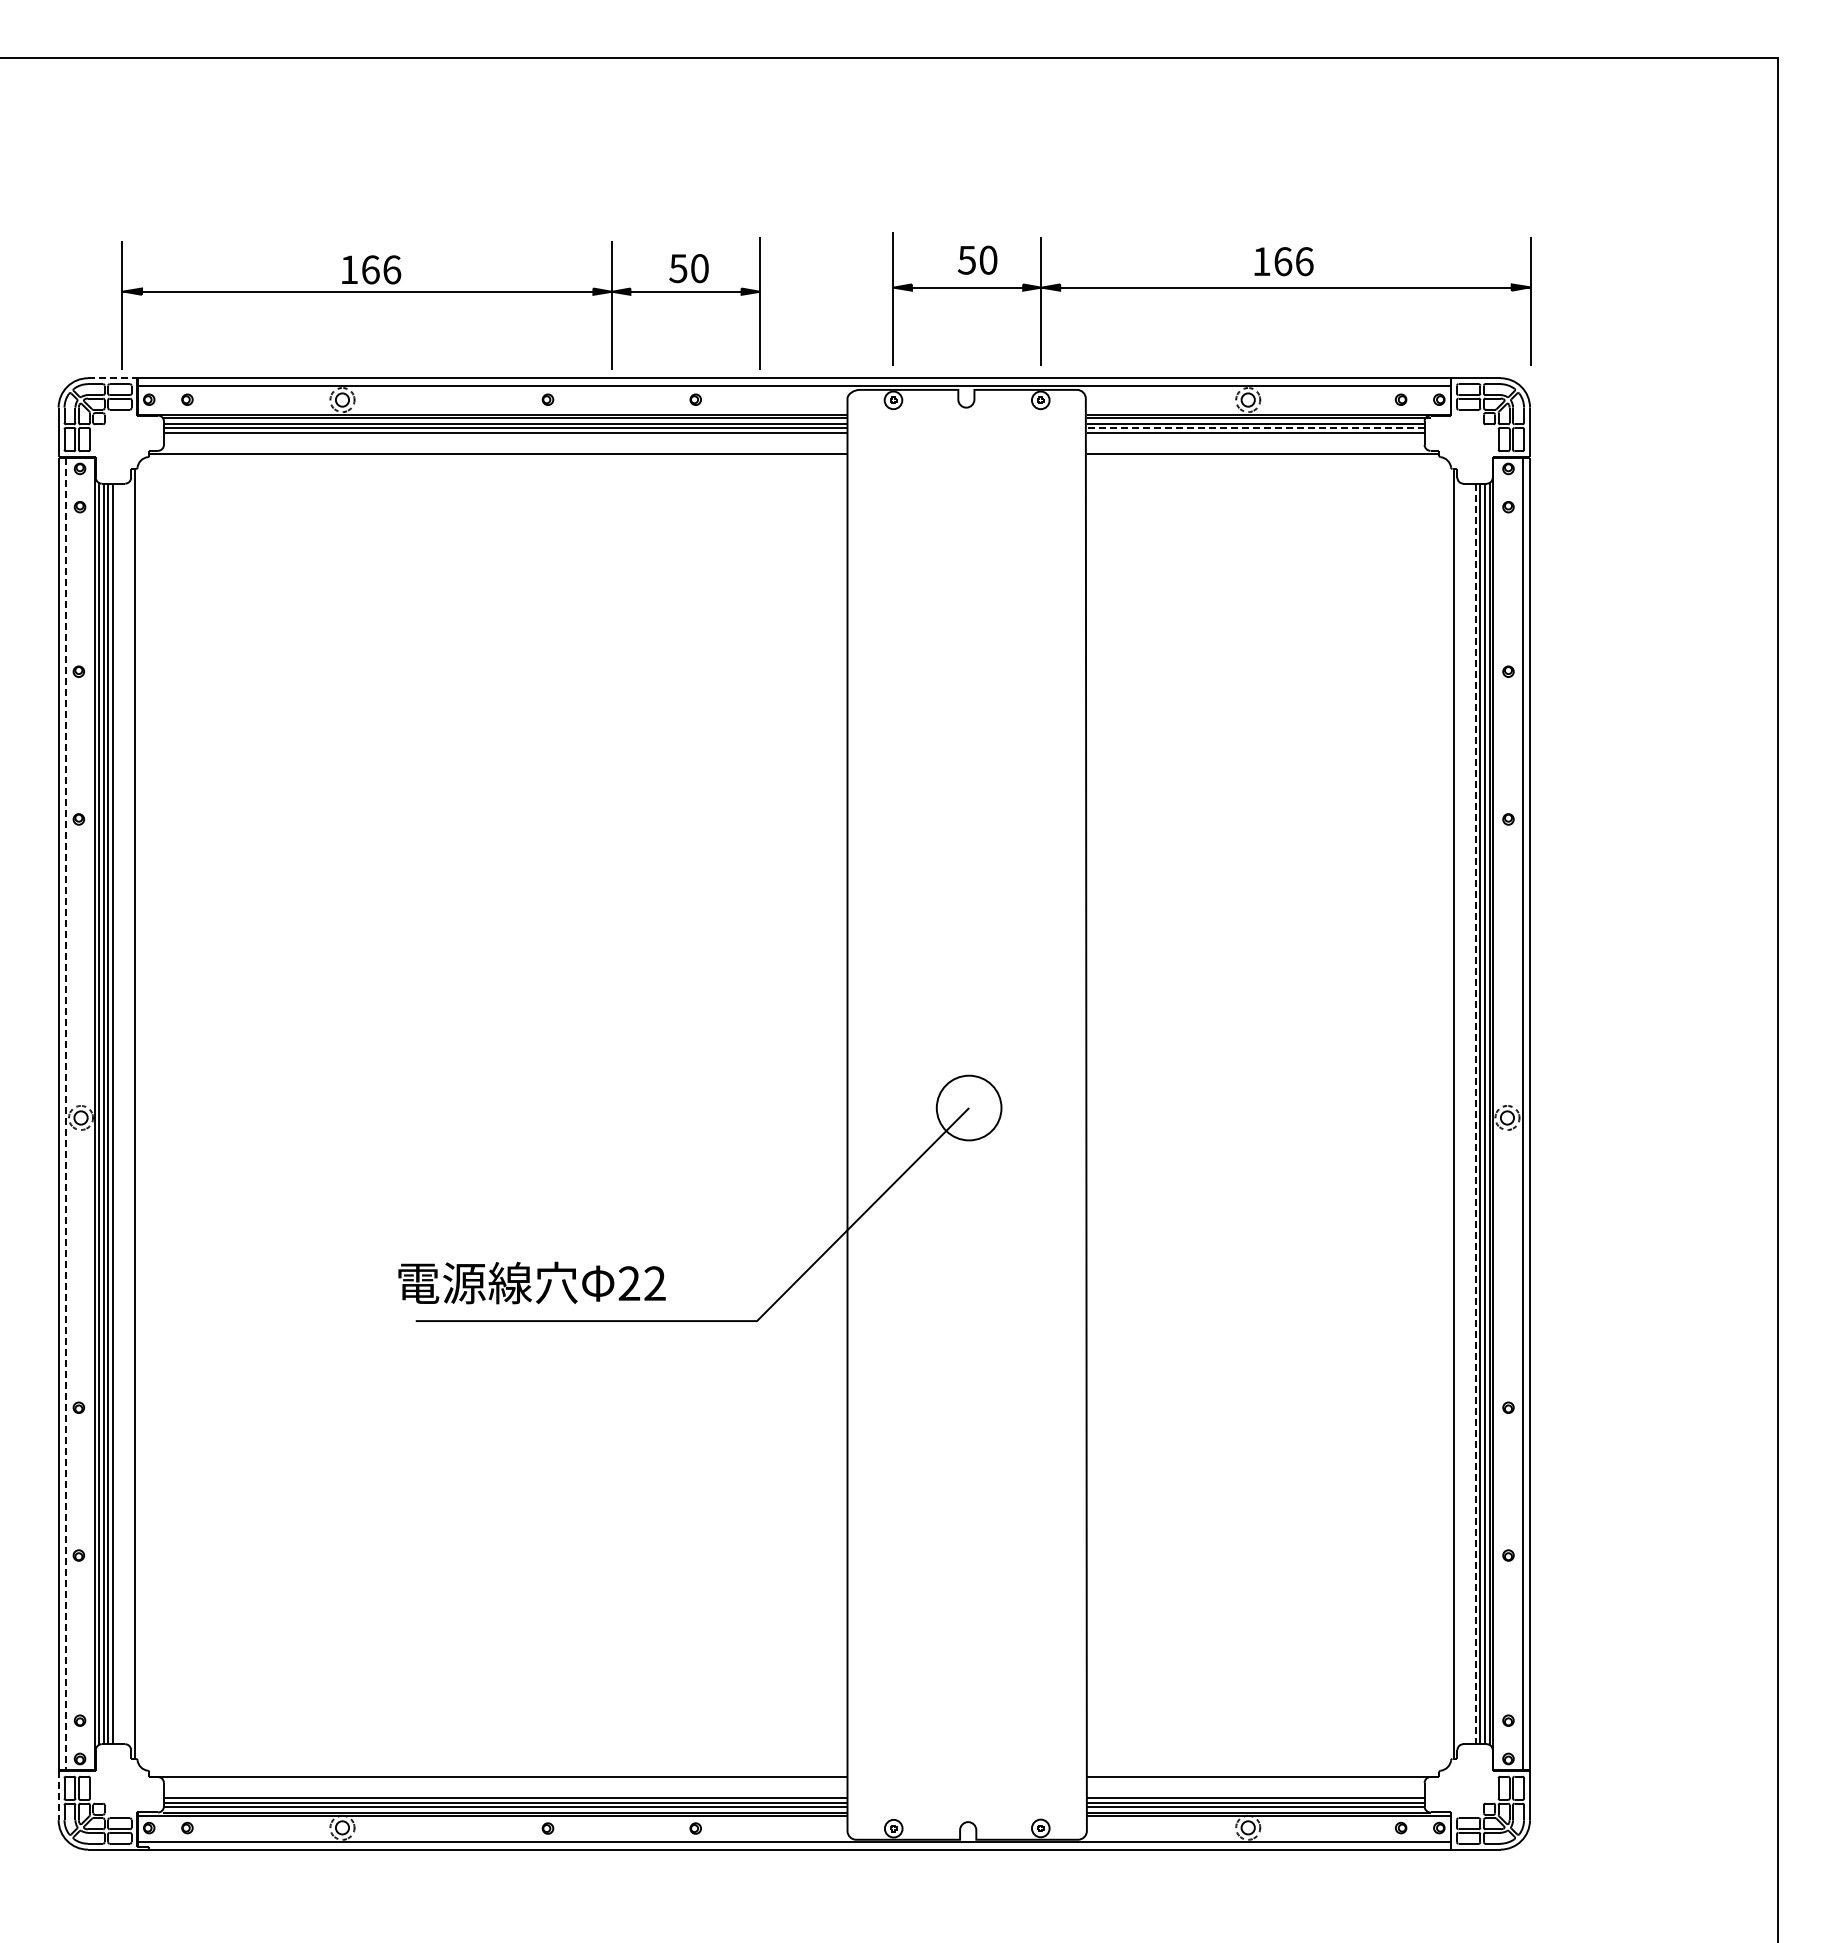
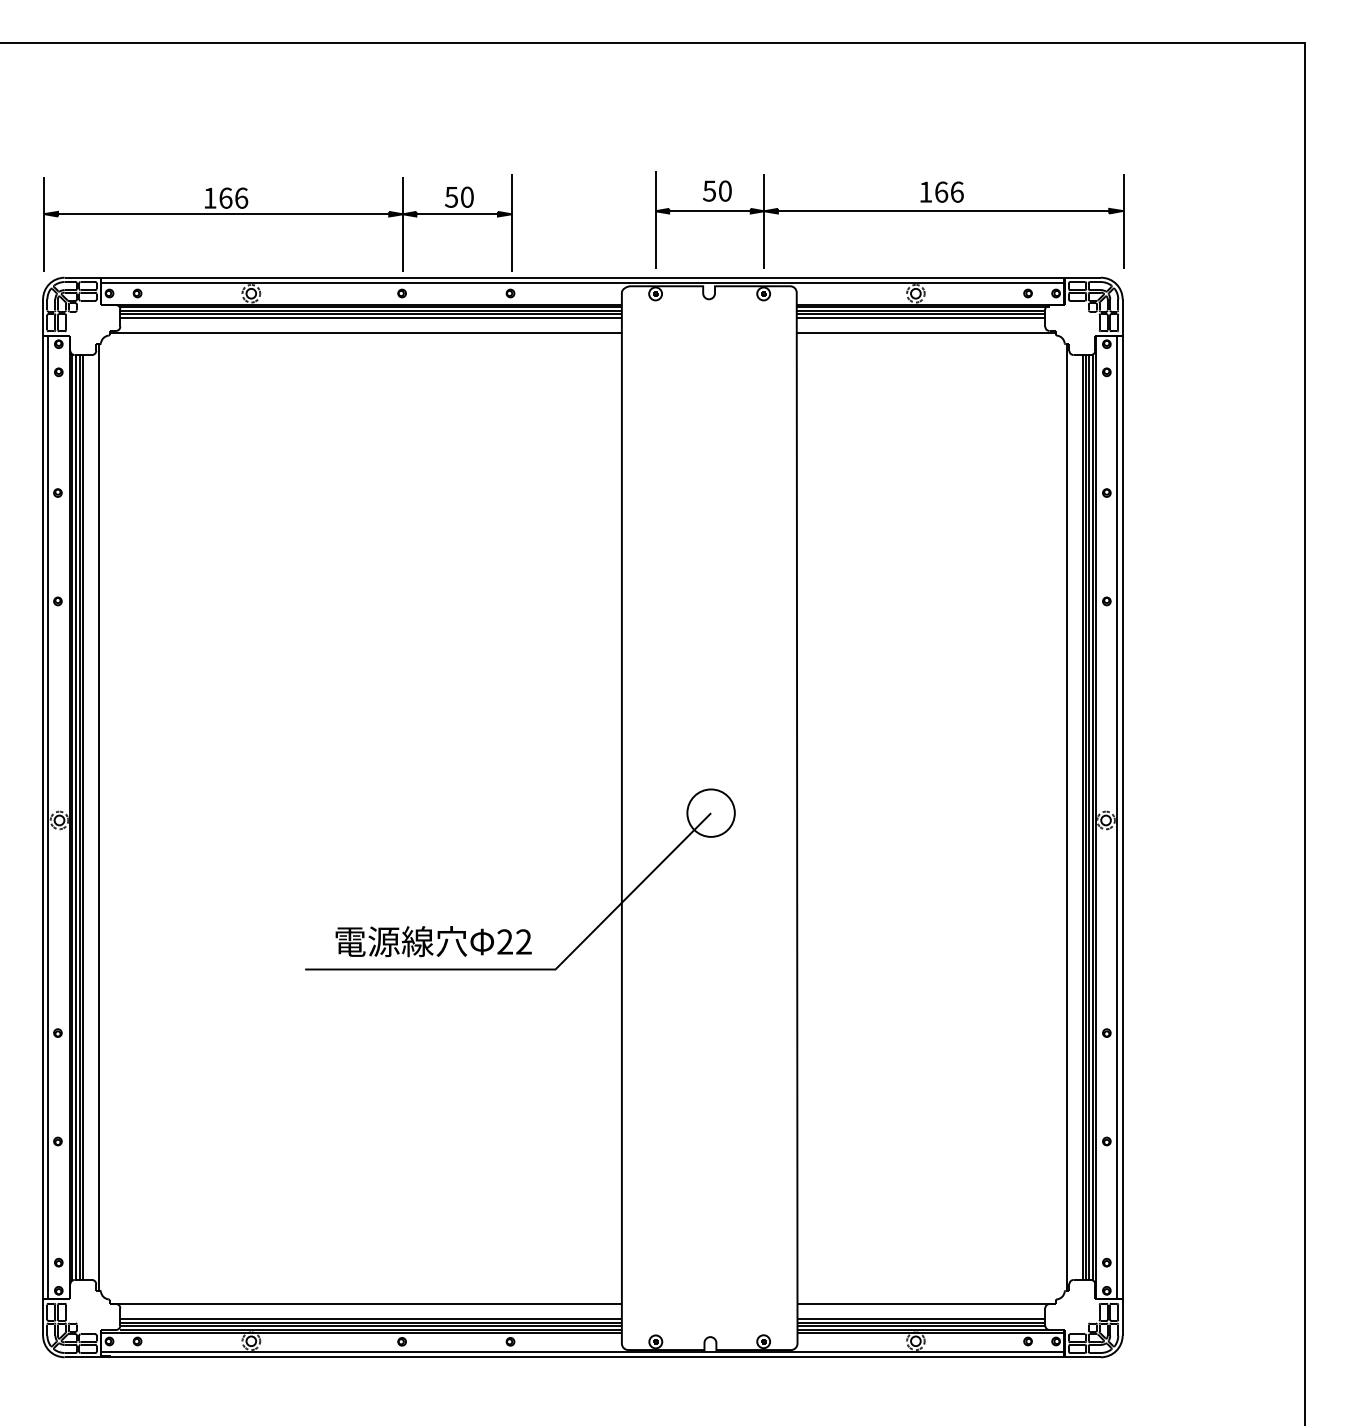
part: (440, 292) -> (277, 214), moved
line: (112, 378) -> (82, 277), dashed -> solid
line: (1255, 428) -> (921, 314), dashed -> solid
line: (65, 1114) -> (48, 817), dashed -> solid
line: (1475, 1114) -> (1082, 817), dashed -> solid
text: (531, 1282) -> (433, 941), moved
line: (58, 1795) -> (42, 1317), dashed -> solid

